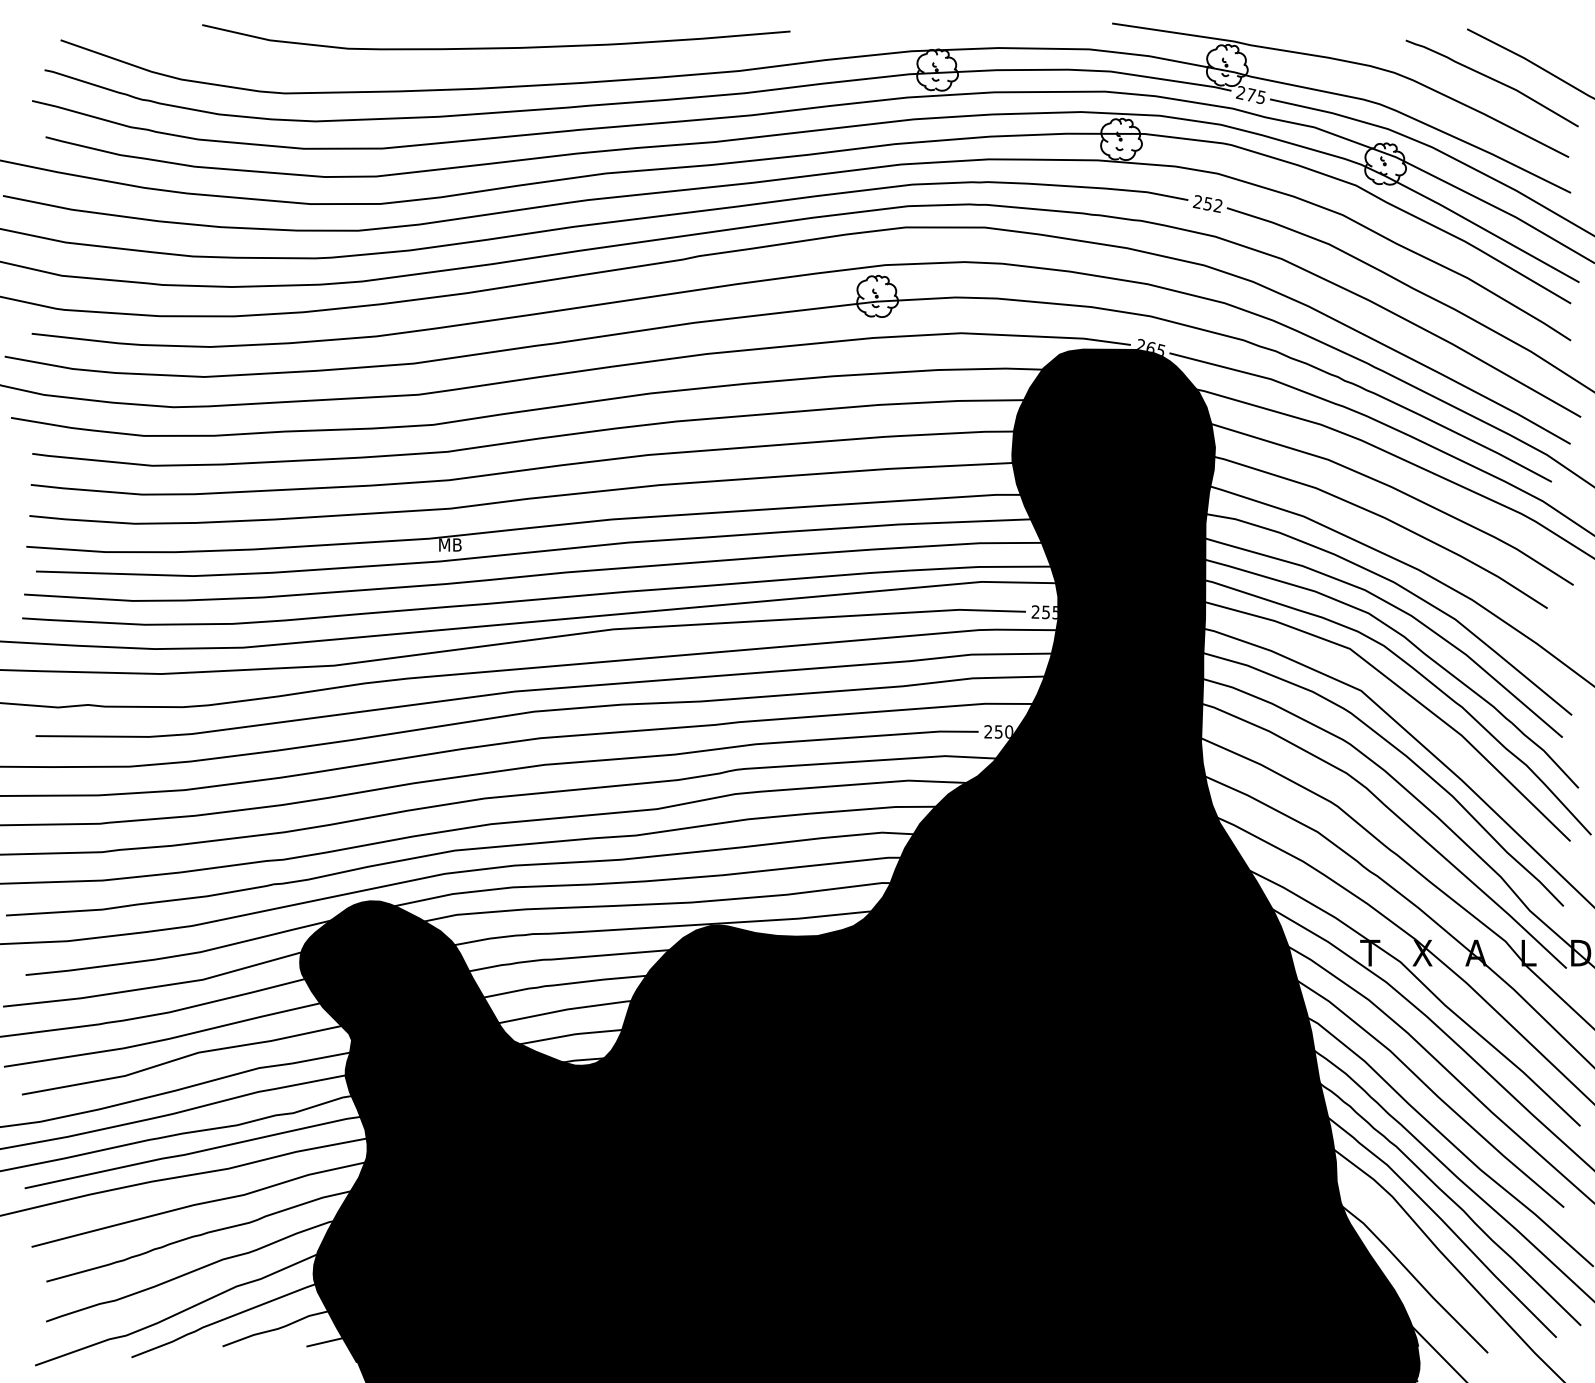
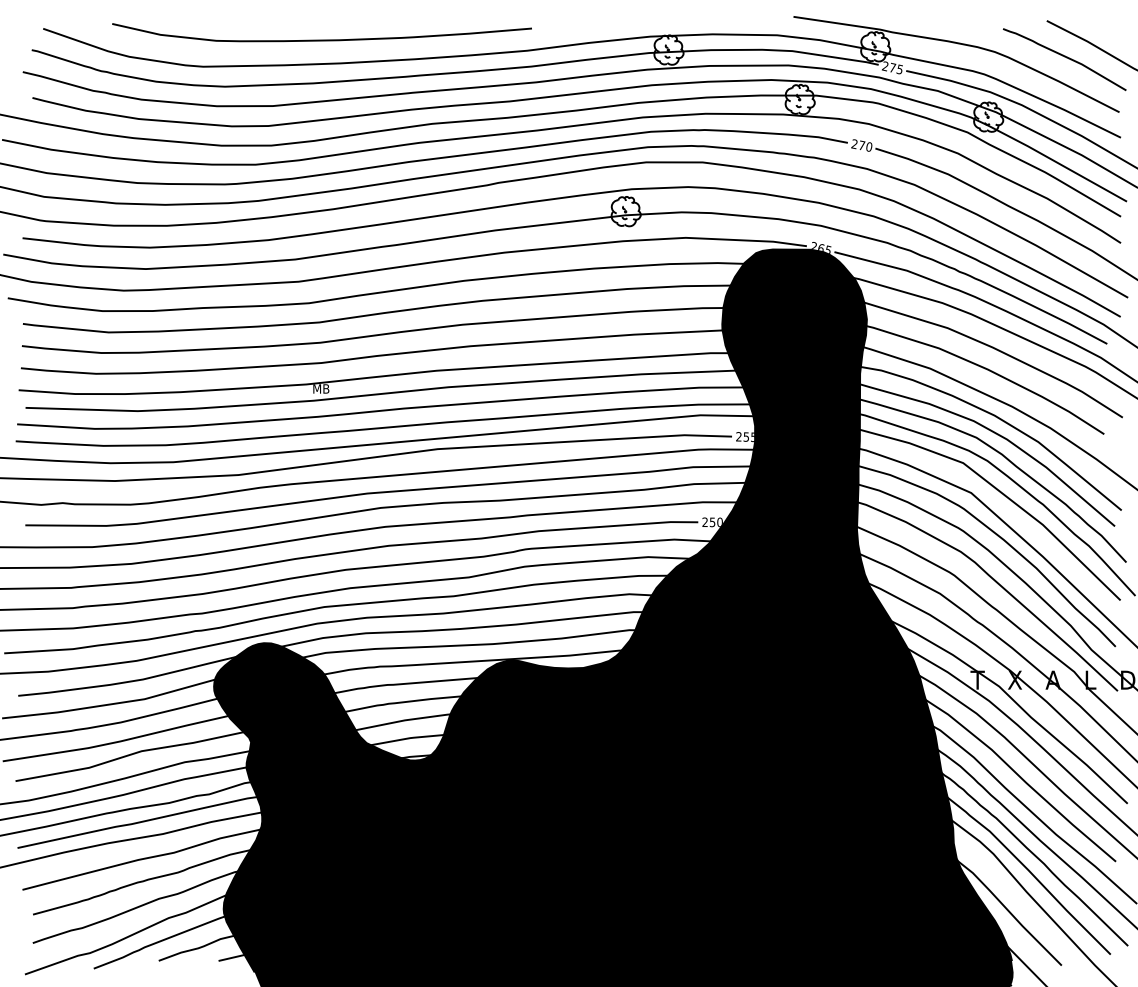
curve: (495, 46) -> (321, 39), moved
text: (1213, 203) -> (865, 145), 252 -> 270

